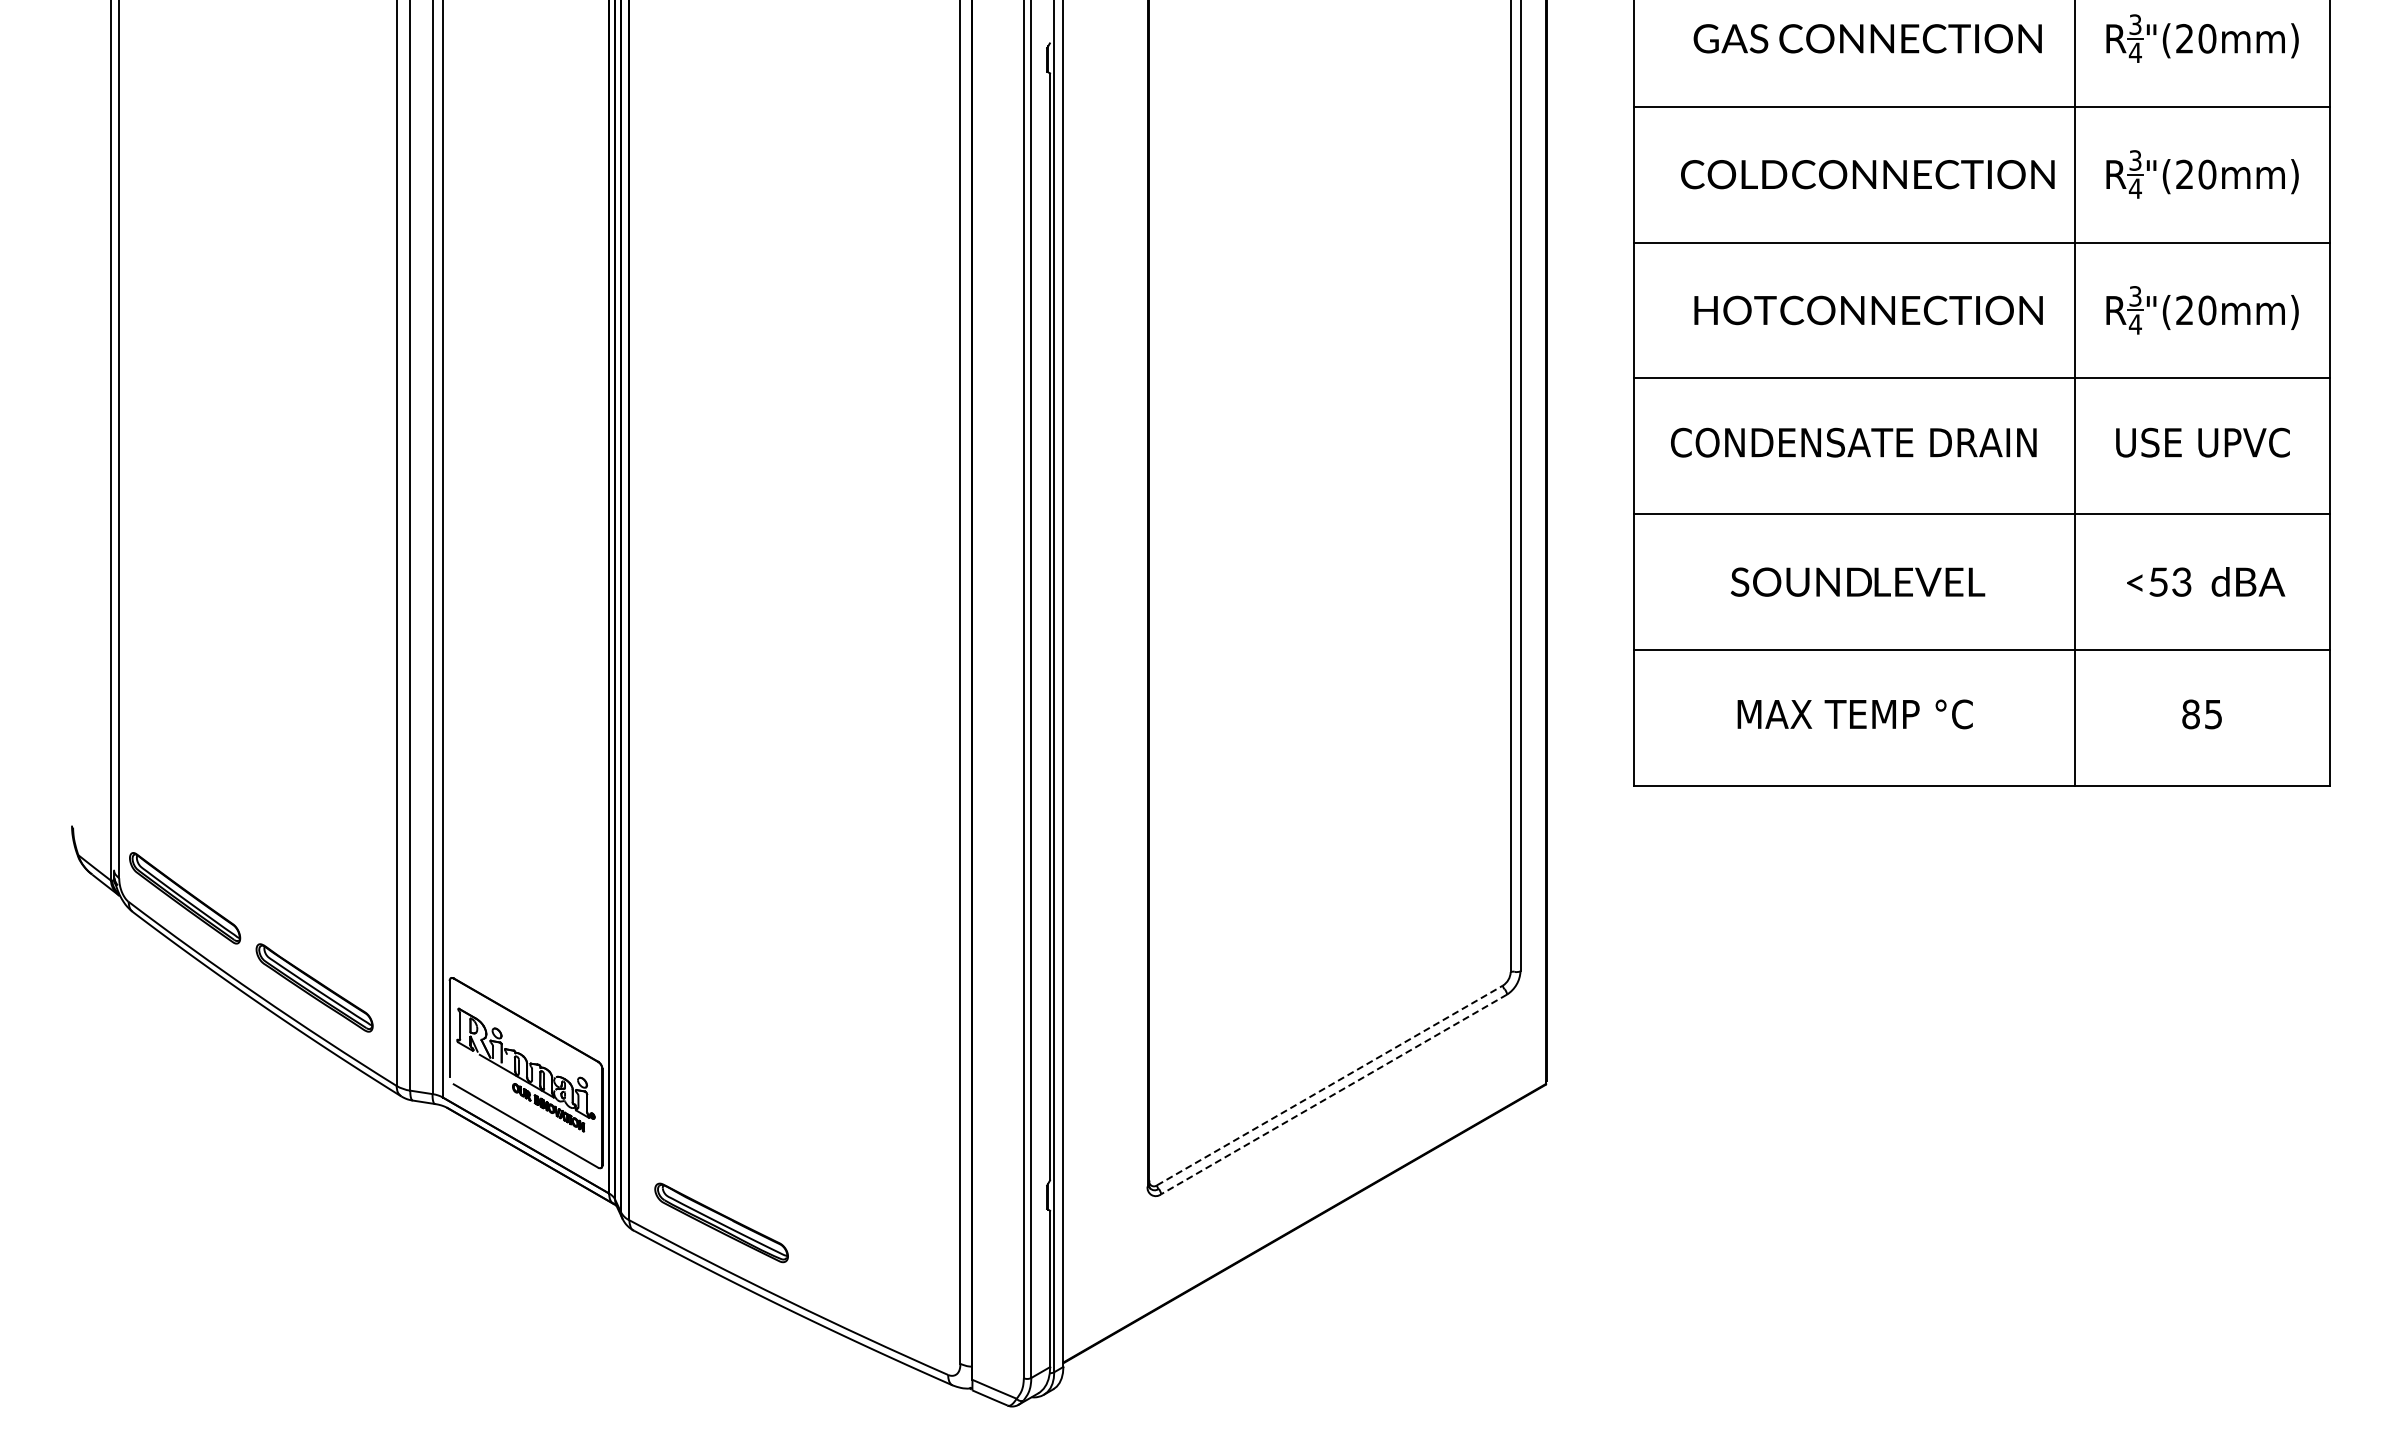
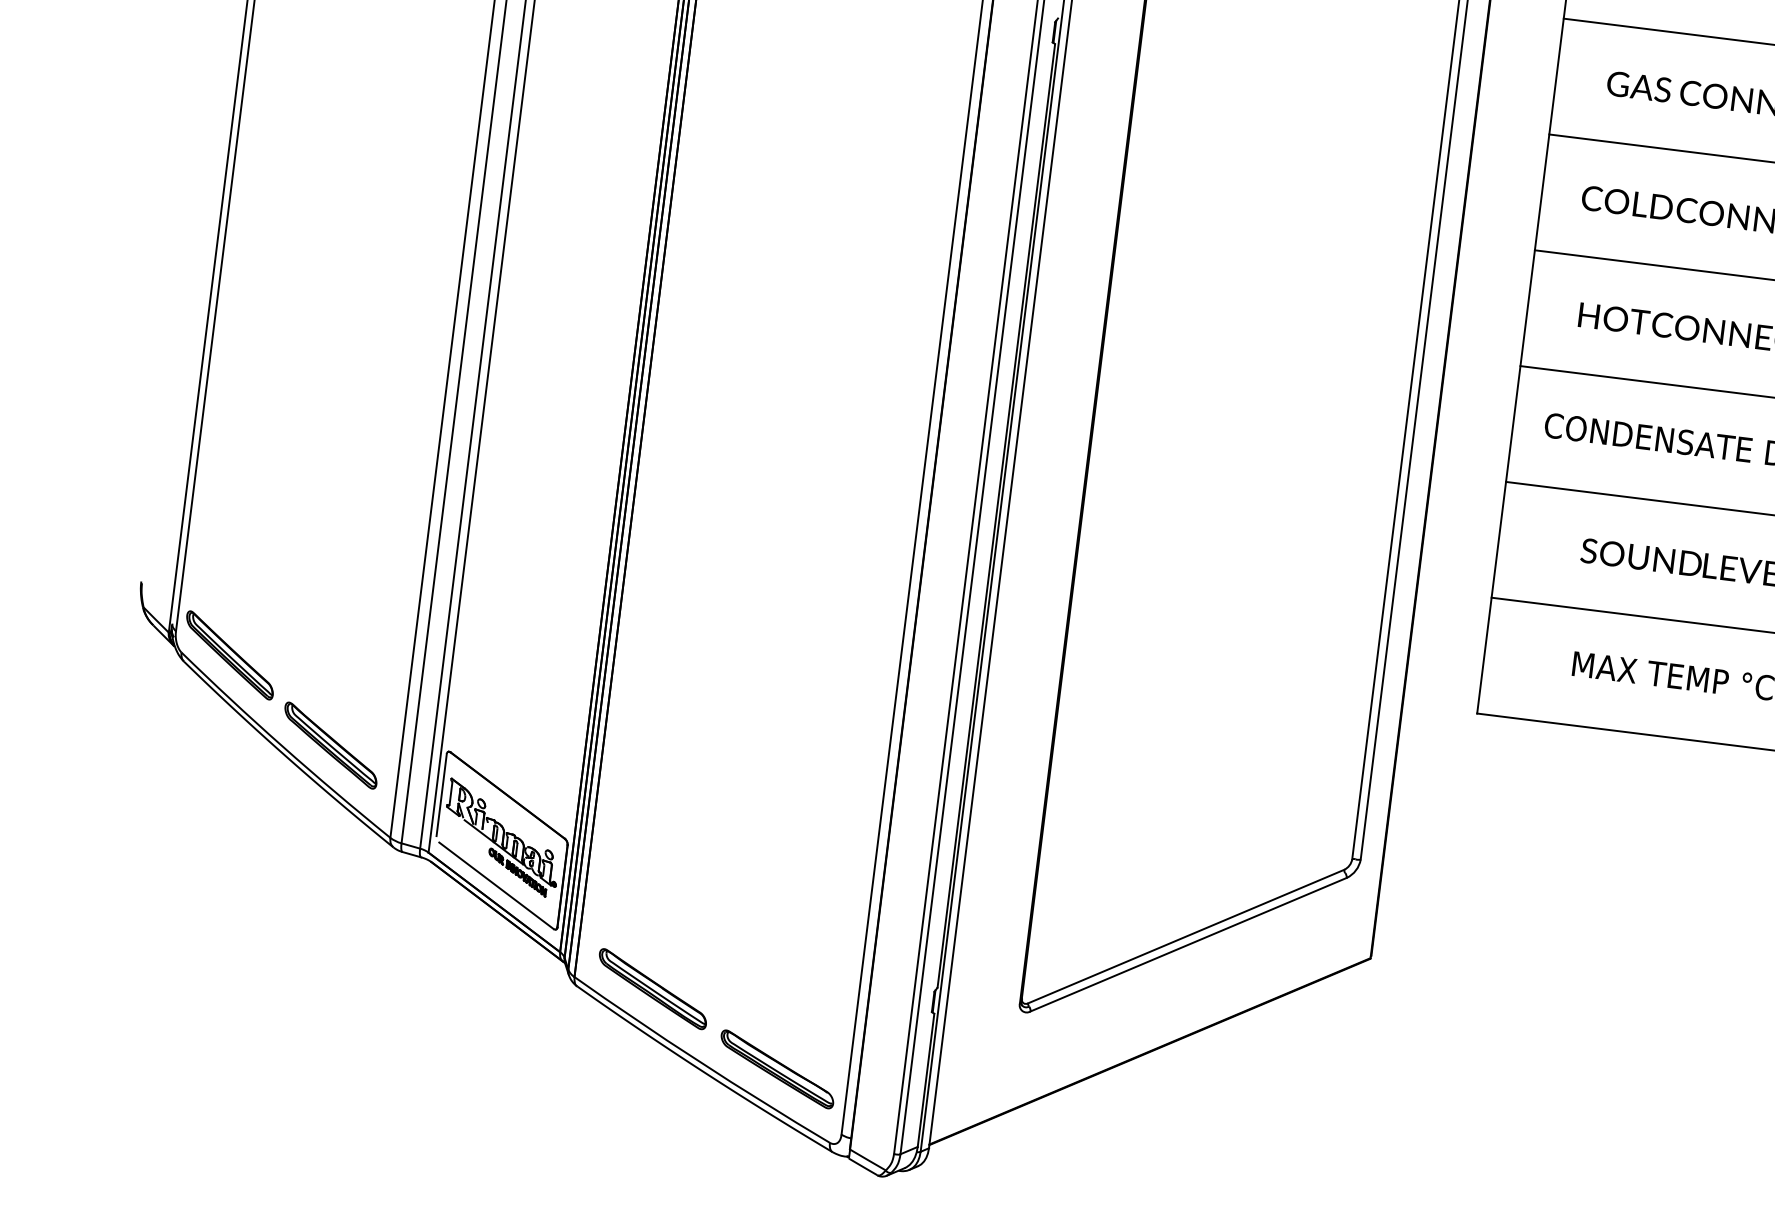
line: (1330, 1085) -> (1186, 936), dashed -> solid
line: (1334, 1094) -> (1189, 944), dashed -> solid
part: (876, 1297) -> (777, 1069), added

